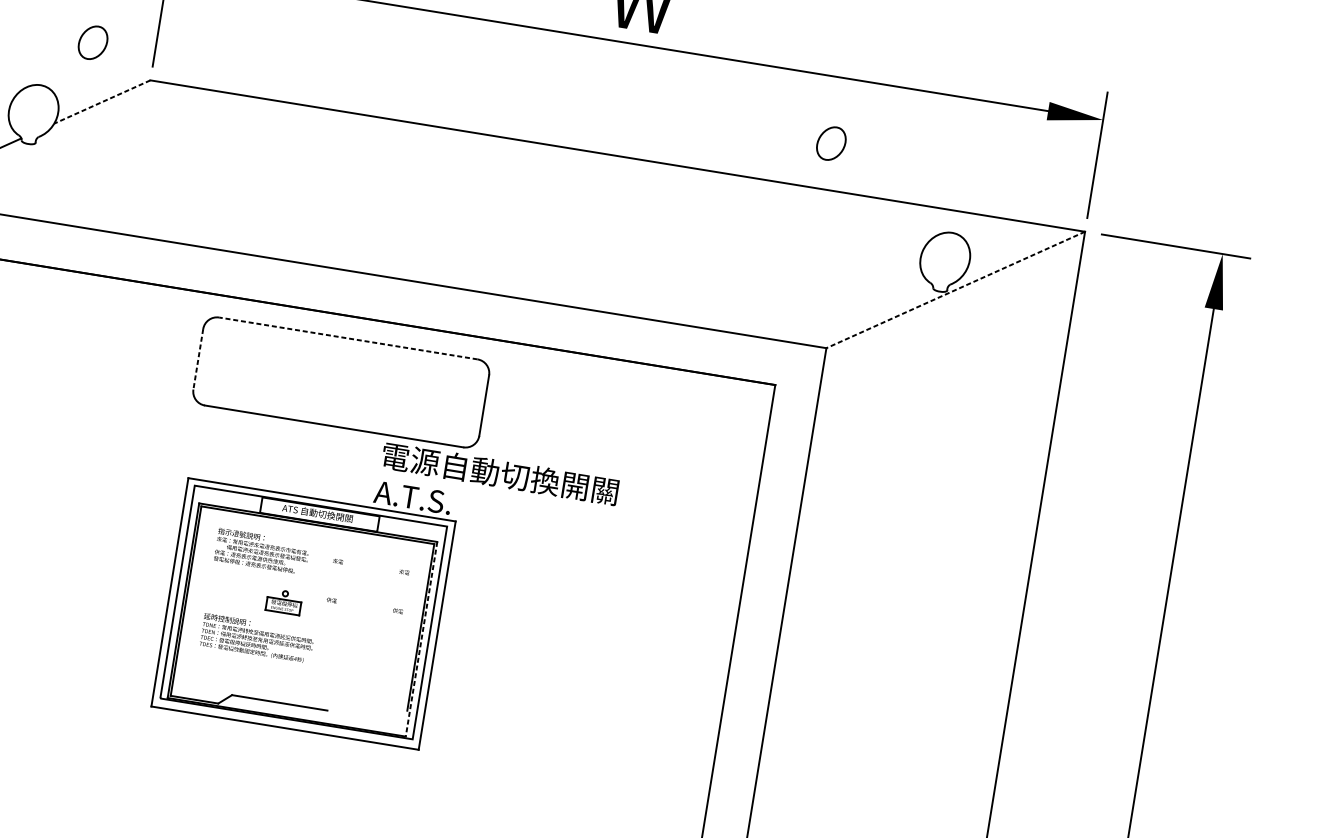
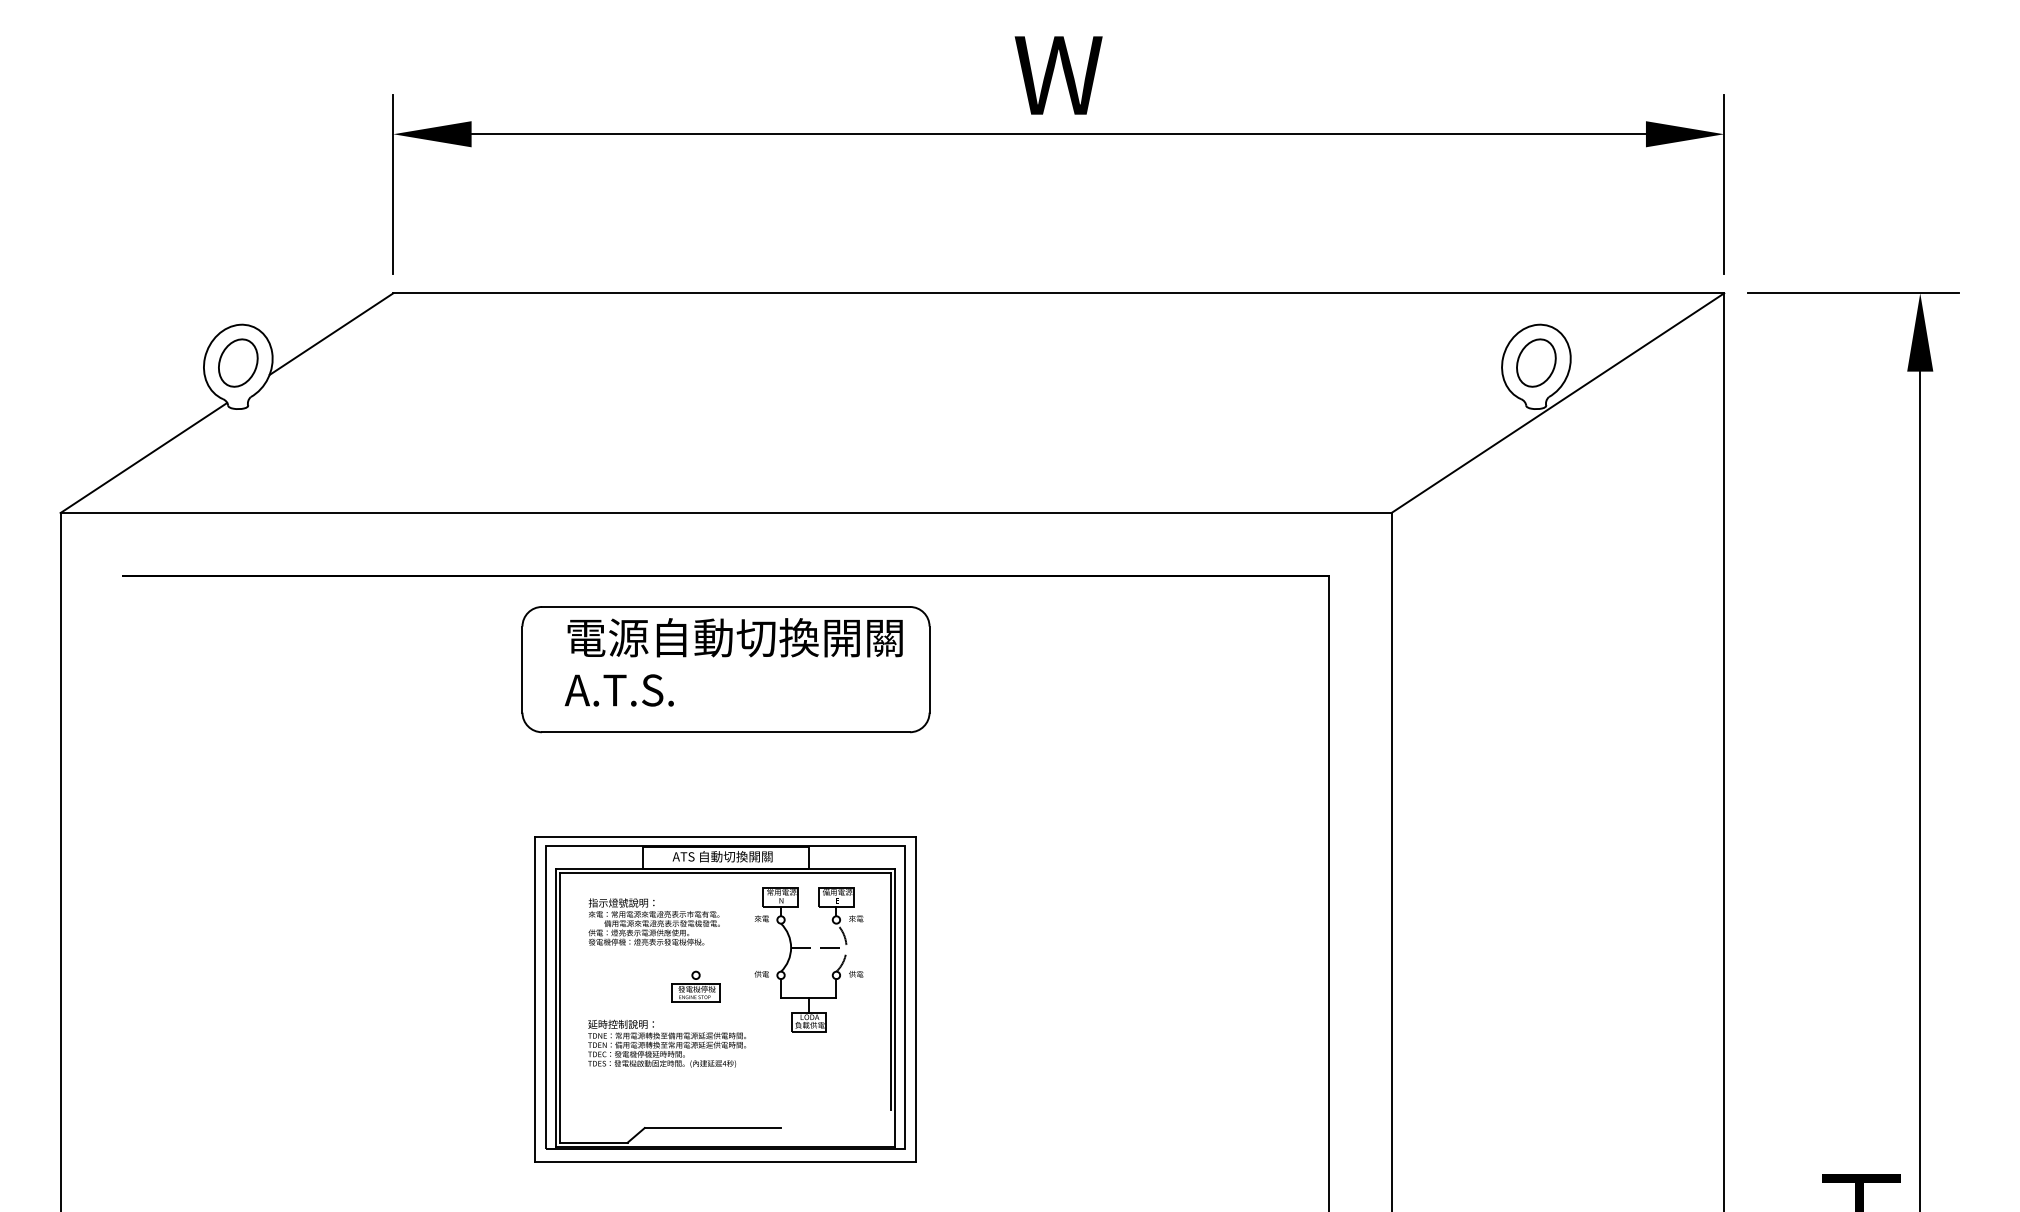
part: (93, 42) -> (238, 362), moved
line: (102, 102) -> (331, 334), dashed -> solid
part: (831, 143) -> (1536, 362), moved
line: (955, 290) -> (1557, 403), dashed -> solid
line: (348, 338) -> (726, 606), dashed -> solid
line: (198, 359) -> (522, 670), dashed -> solid
text: (496, 491) -> (733, 662), moved
part: (367, 587) -> (808, 948), added
line: (421, 639) -> (895, 1007), dashed -> solid

